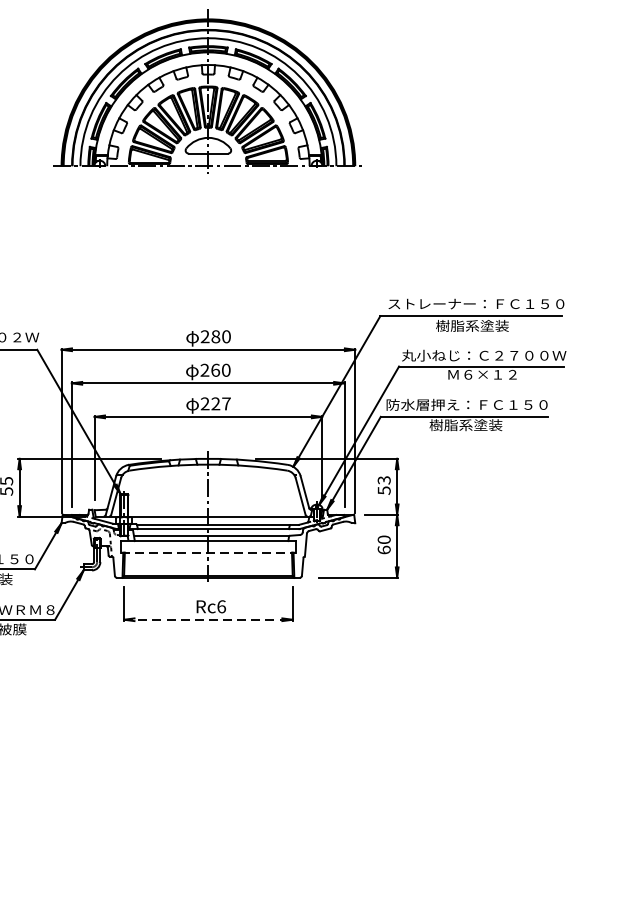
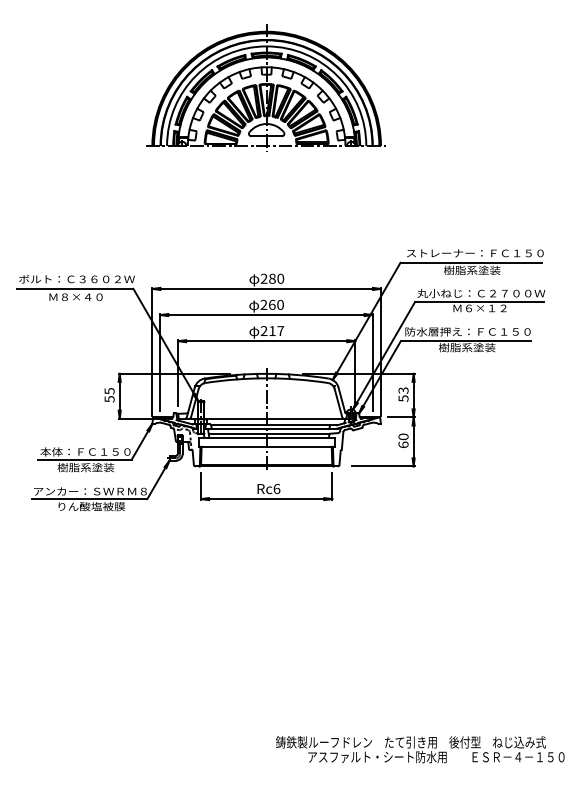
text: (215, 403) -> (272, 330), 227 -> 217
line: (209, 552) -> (267, 446), dashed -> solid
line: (208, 620) -> (266, 499), dashed -> solid

